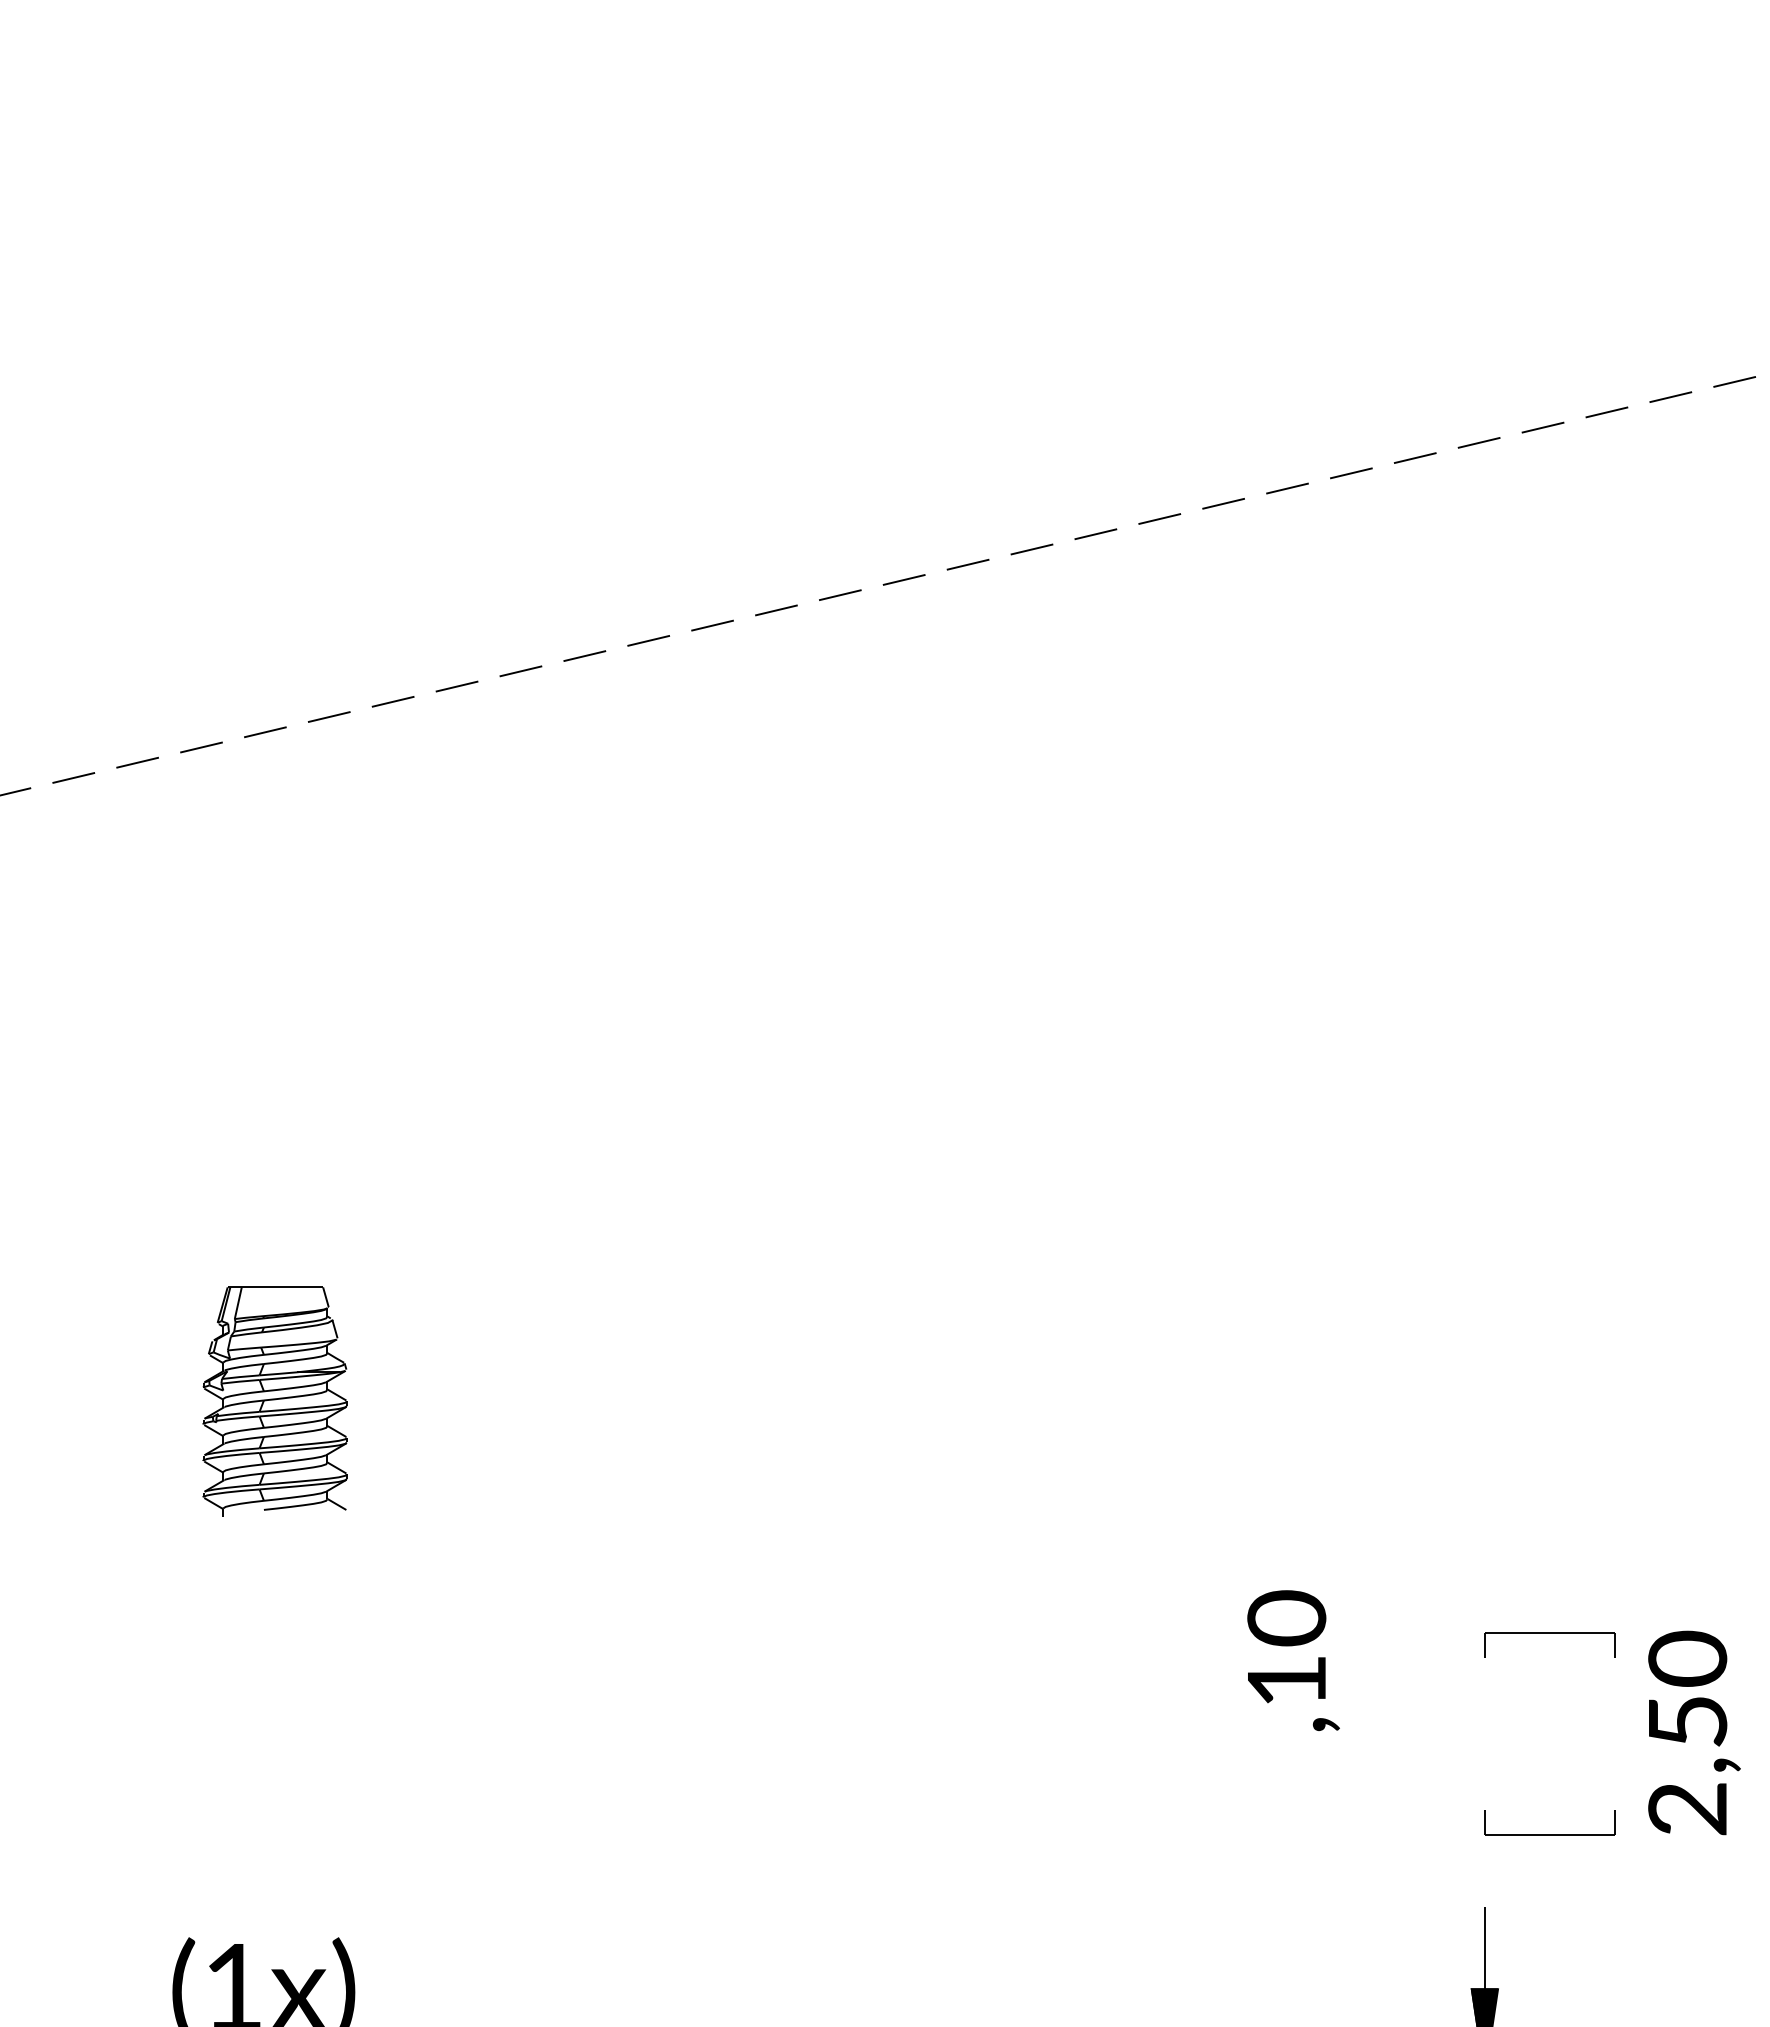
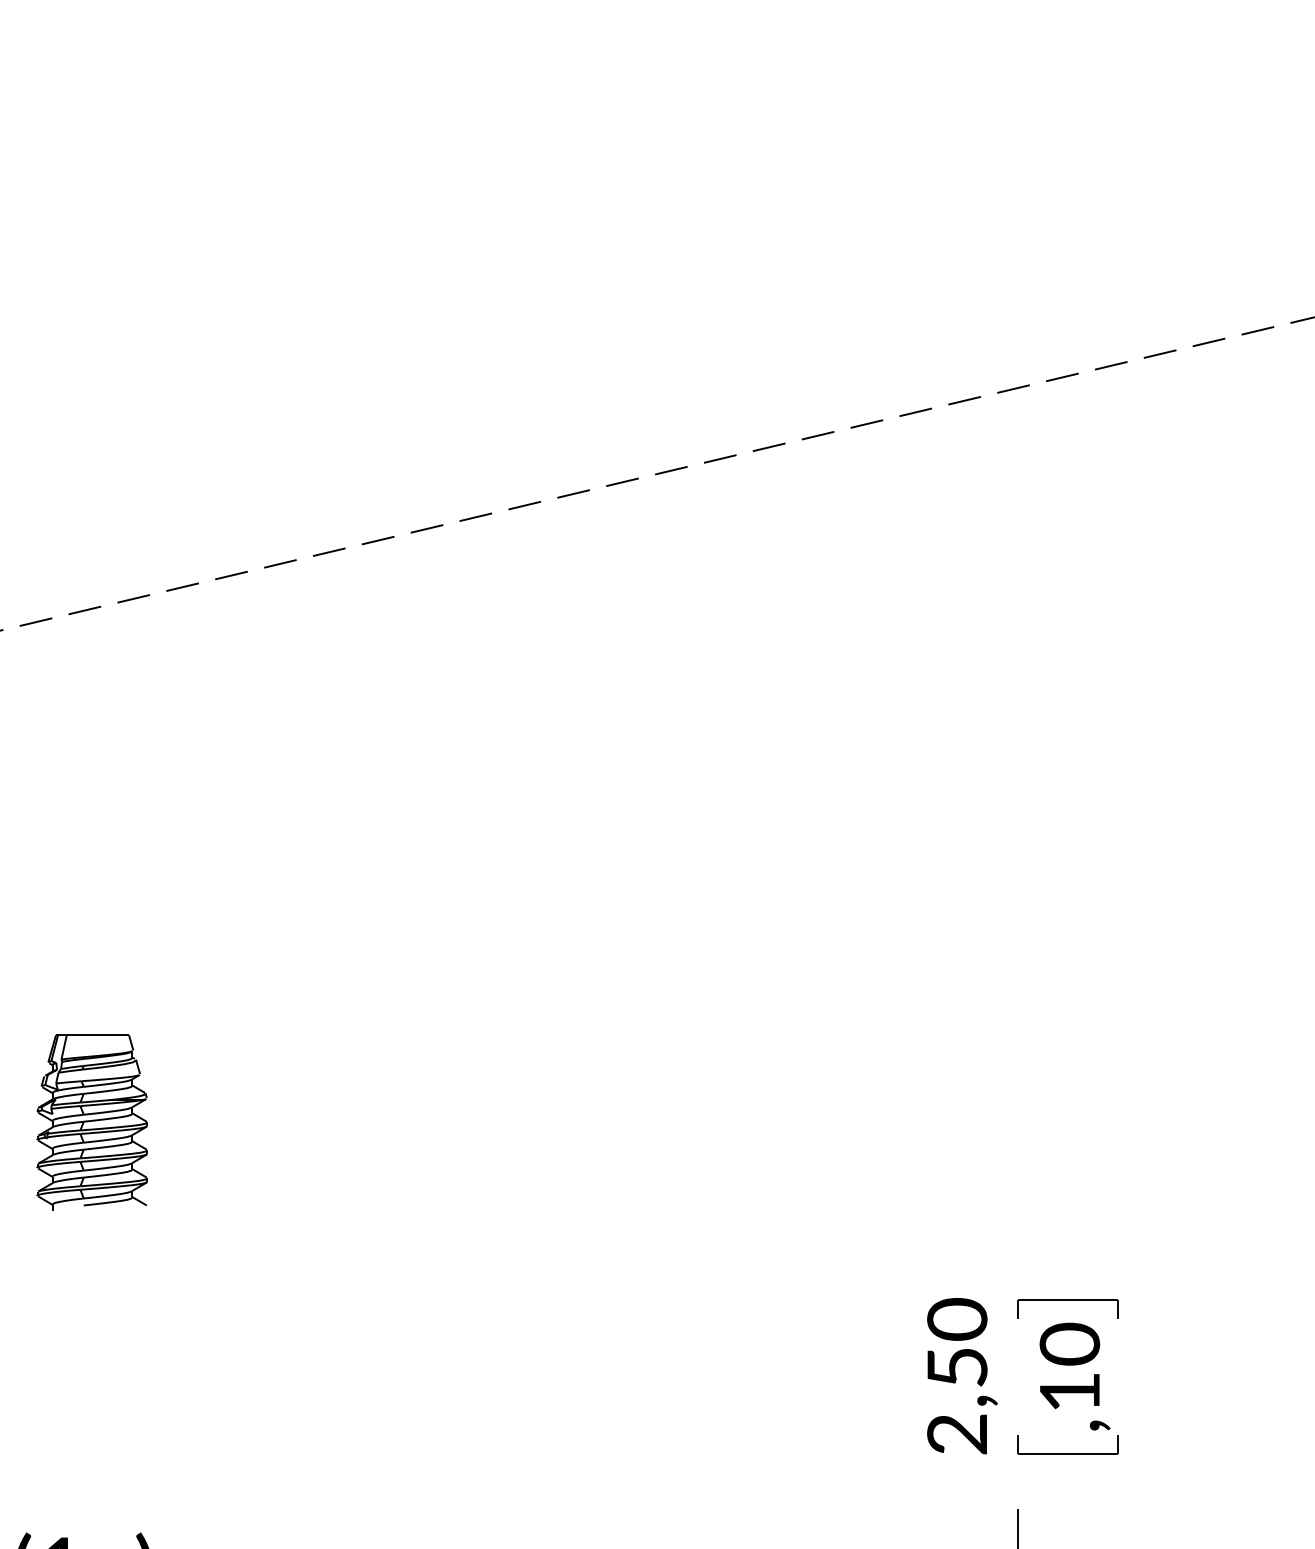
text: (1293, 1660) -> (1074, 1376), moved
text: (1694, 1732) -> (962, 1375), moved

